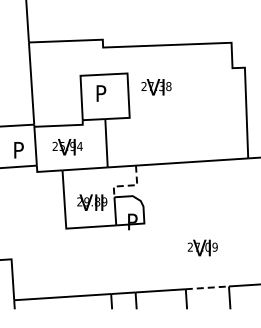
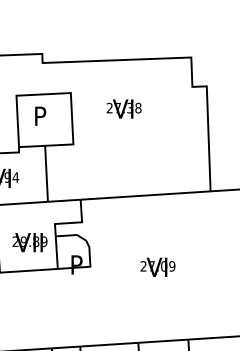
text: (156, 87) -> (124, 109), moved
line: (129, 185) -> (73, 222), dashed -> solid
text: (202, 247) -> (157, 266), moved
line: (207, 287) -> (163, 340), dashed -> solid

